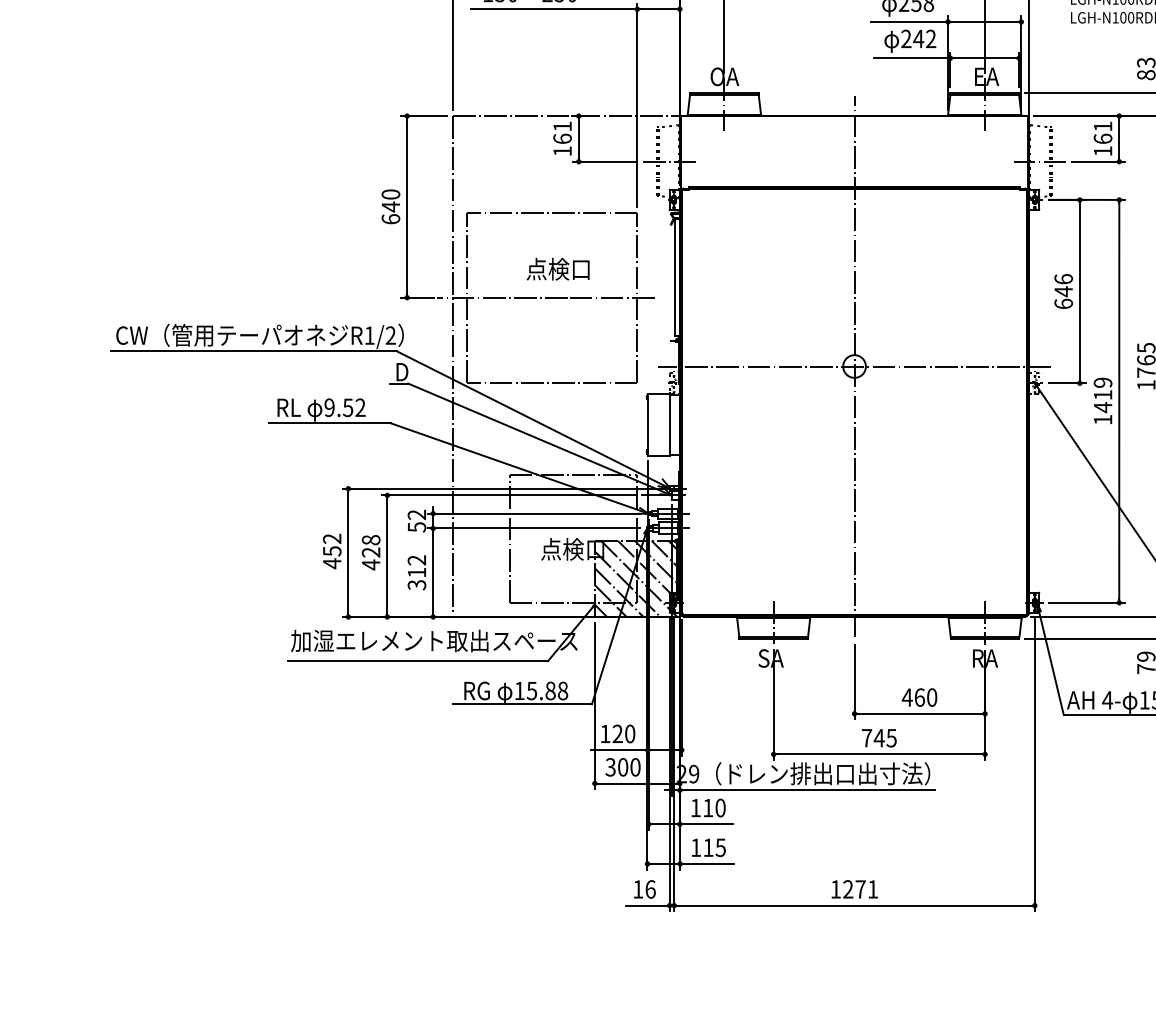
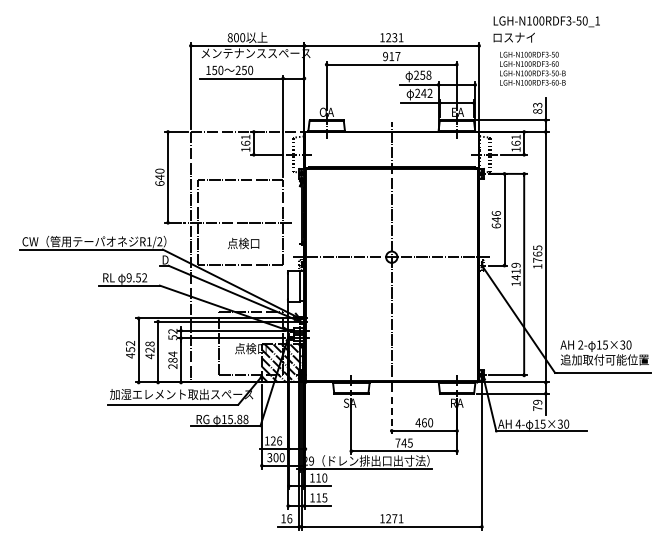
text: (558, 269) -> (243, 243), moved
text: (416, 571) -> (172, 359), 312 -> 284
line: (853, 682) -> (391, 415), solid -> dashed
text: (630, 732) -> (279, 440), 120 -> 126

